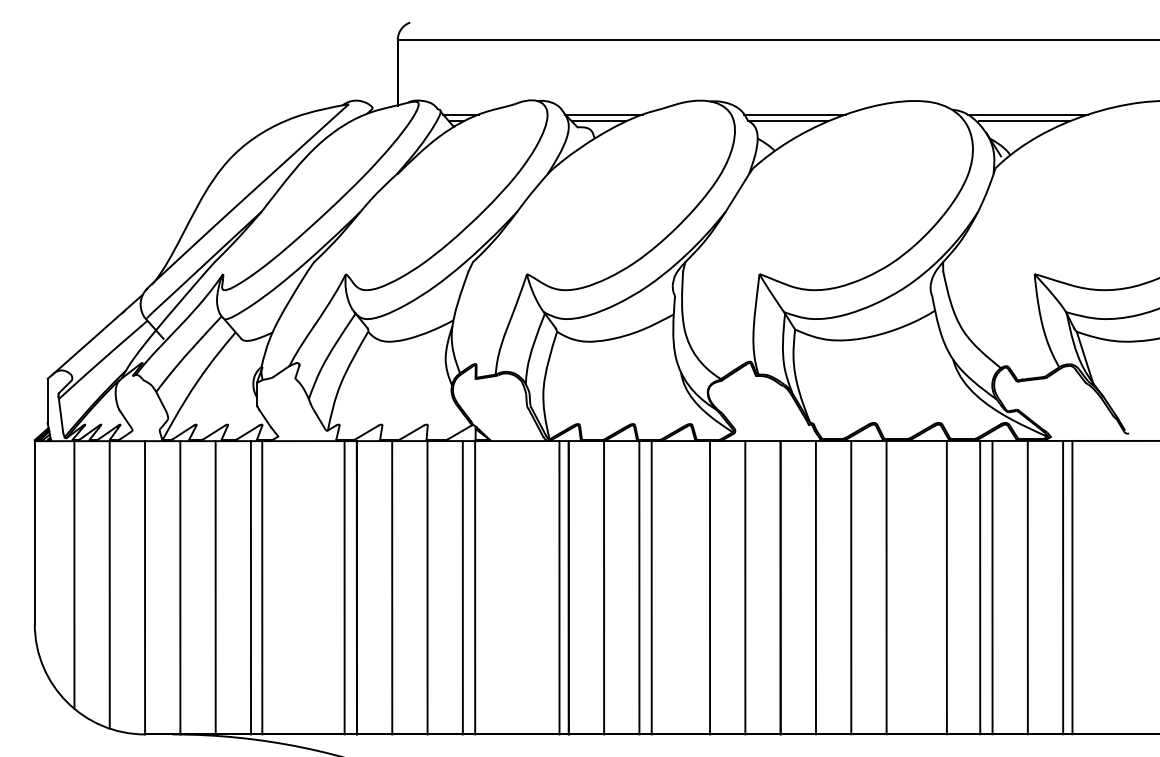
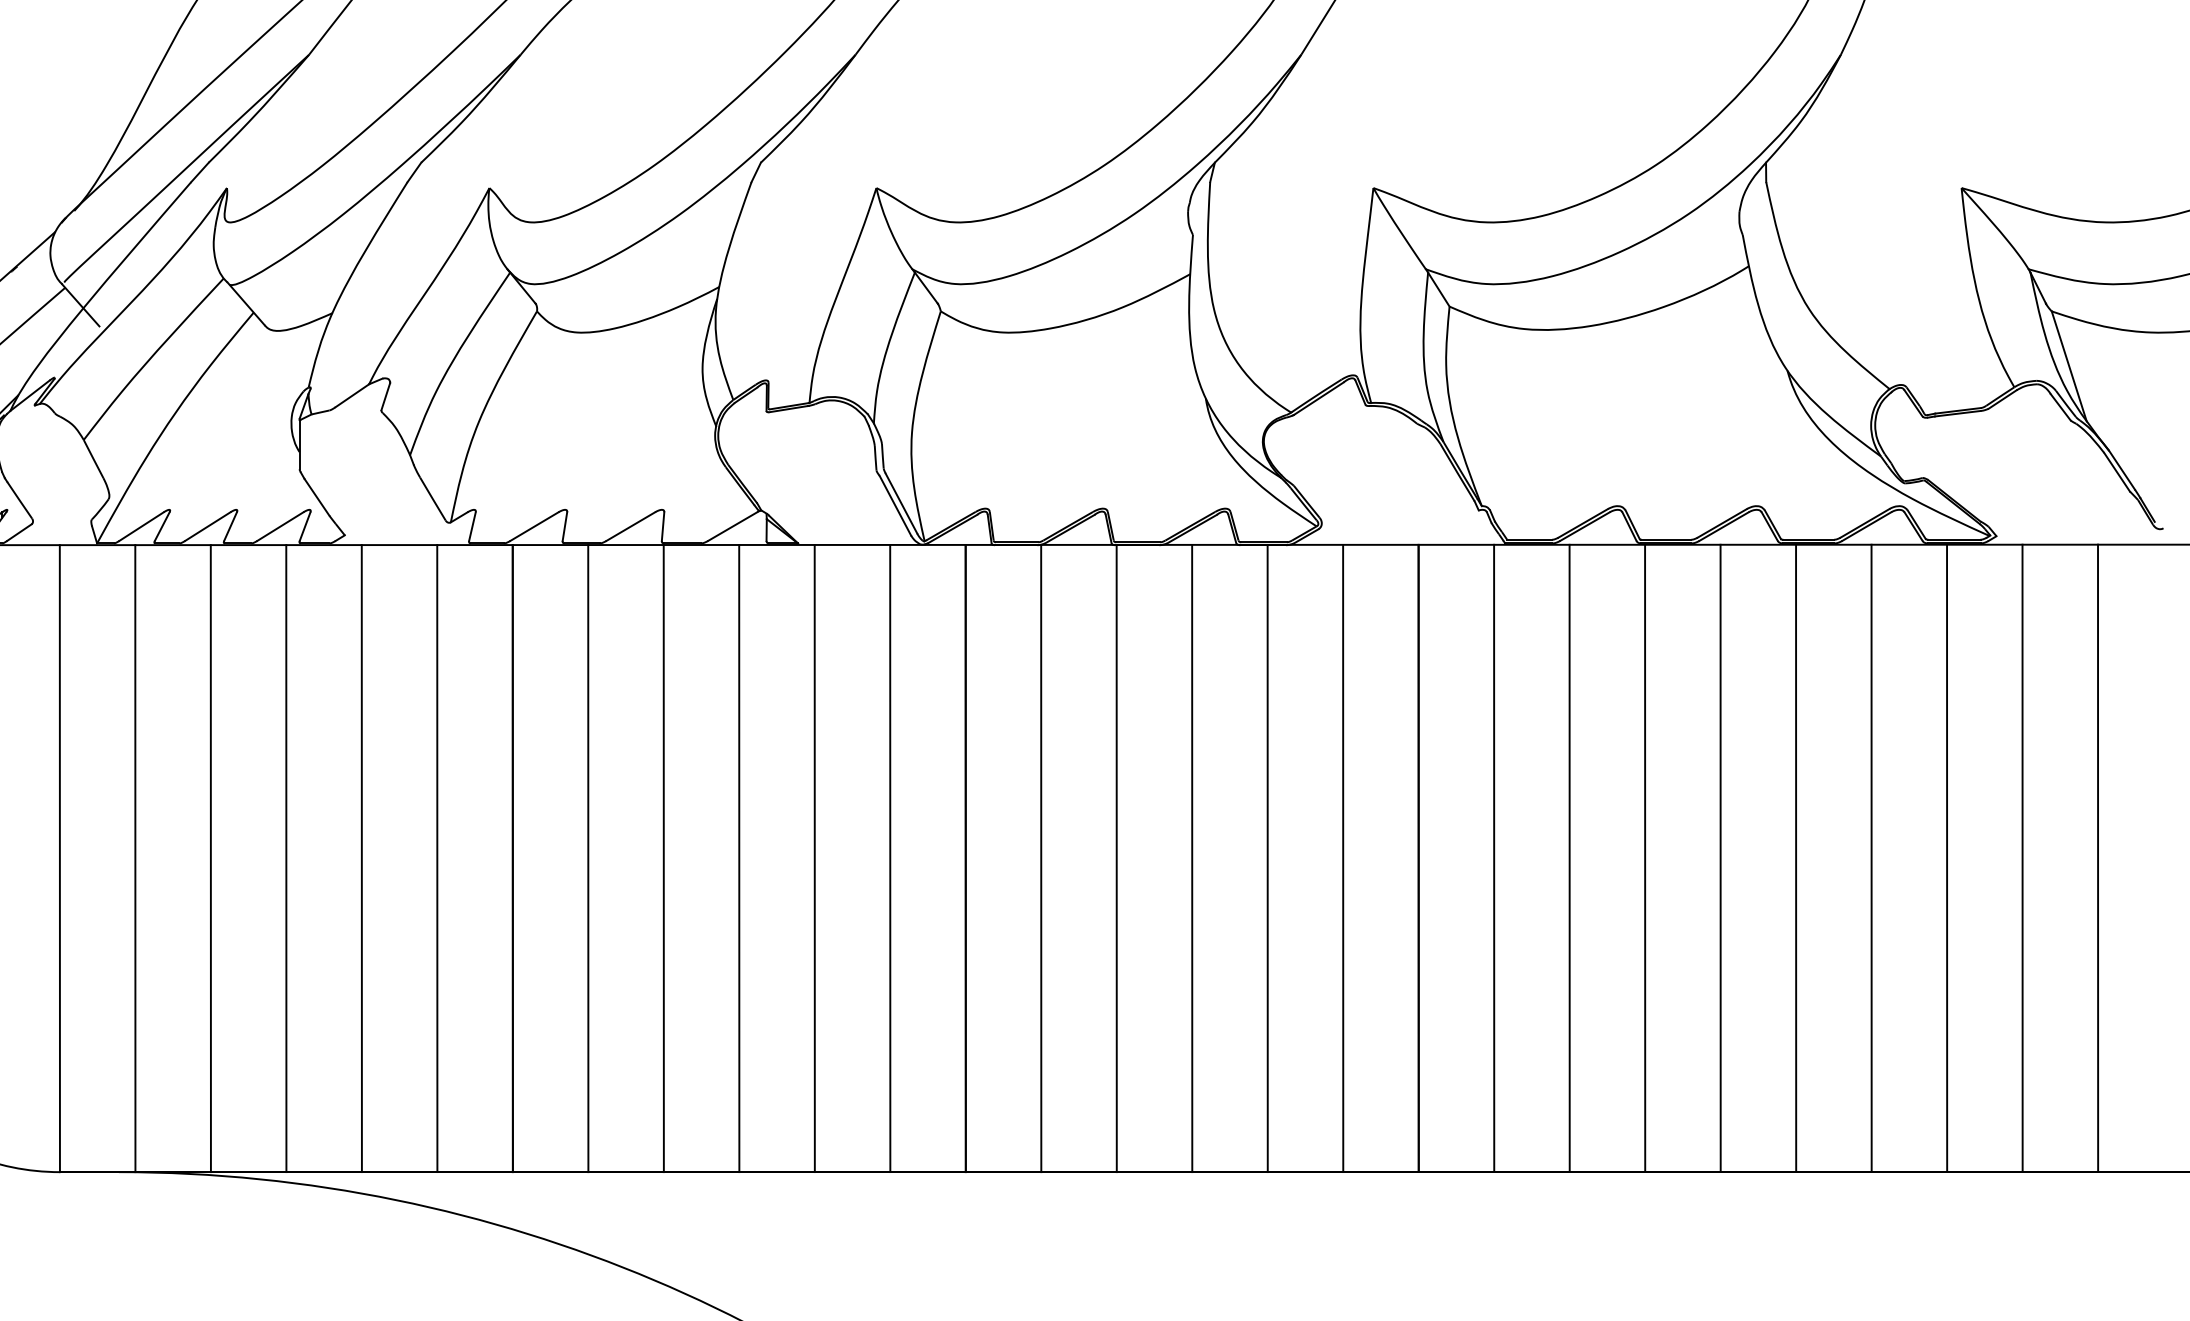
line: (262, 587) -> (362, 858), moved
line: (344, 587) -> (437, 858), moved
line: (475, 587) -> (815, 858), moved
line: (559, 587) -> (890, 858), moved
line: (651, 587) -> (1191, 858), moved
line: (946, 587) -> (1719, 858), moved
line: (980, 587) -> (1796, 858), moved
line: (1072, 587) -> (2098, 858), moved

